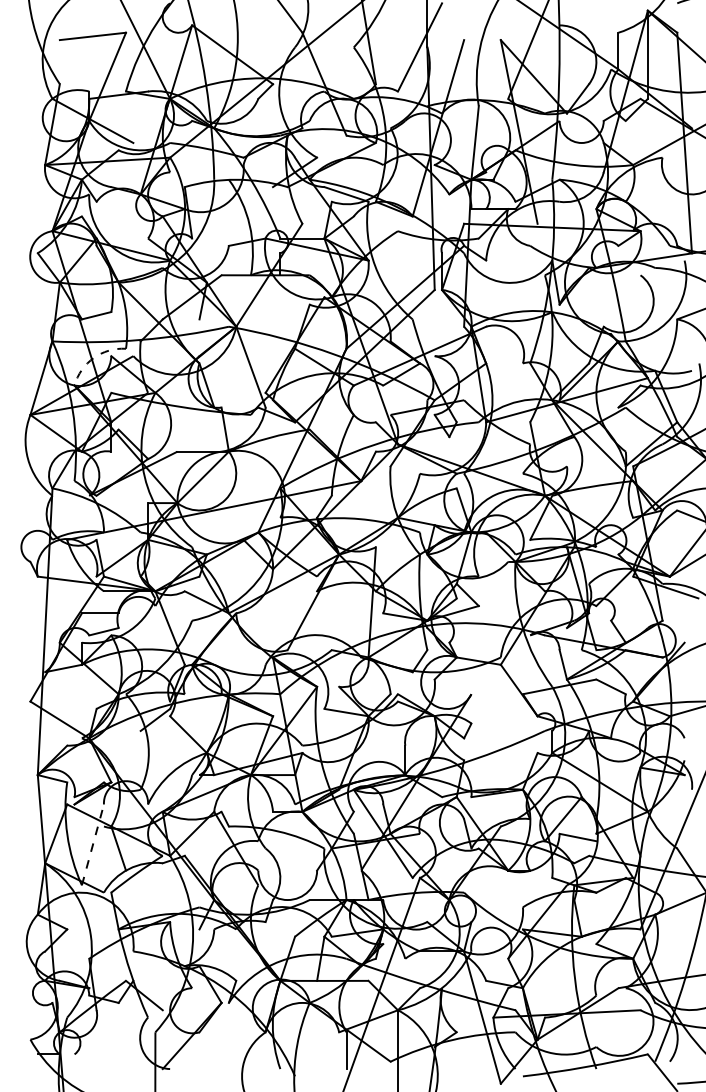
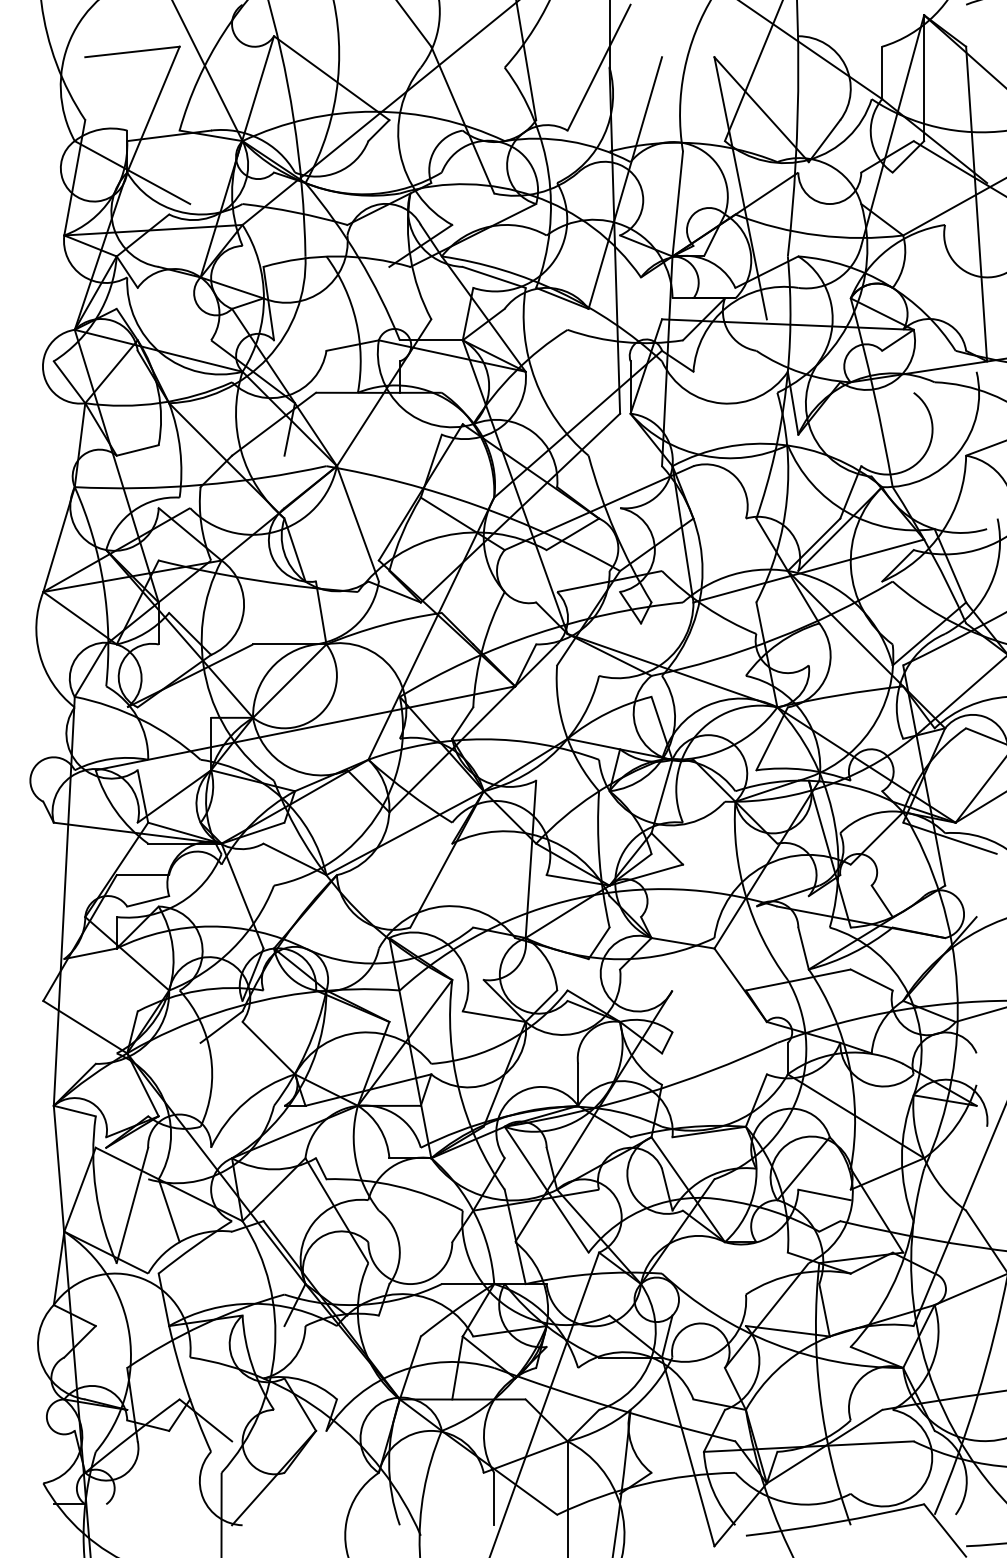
arc: (93, 357) -> (133, 510), dashed -> solid
line: (92, 844) -> (132, 1205), dashed -> solid

